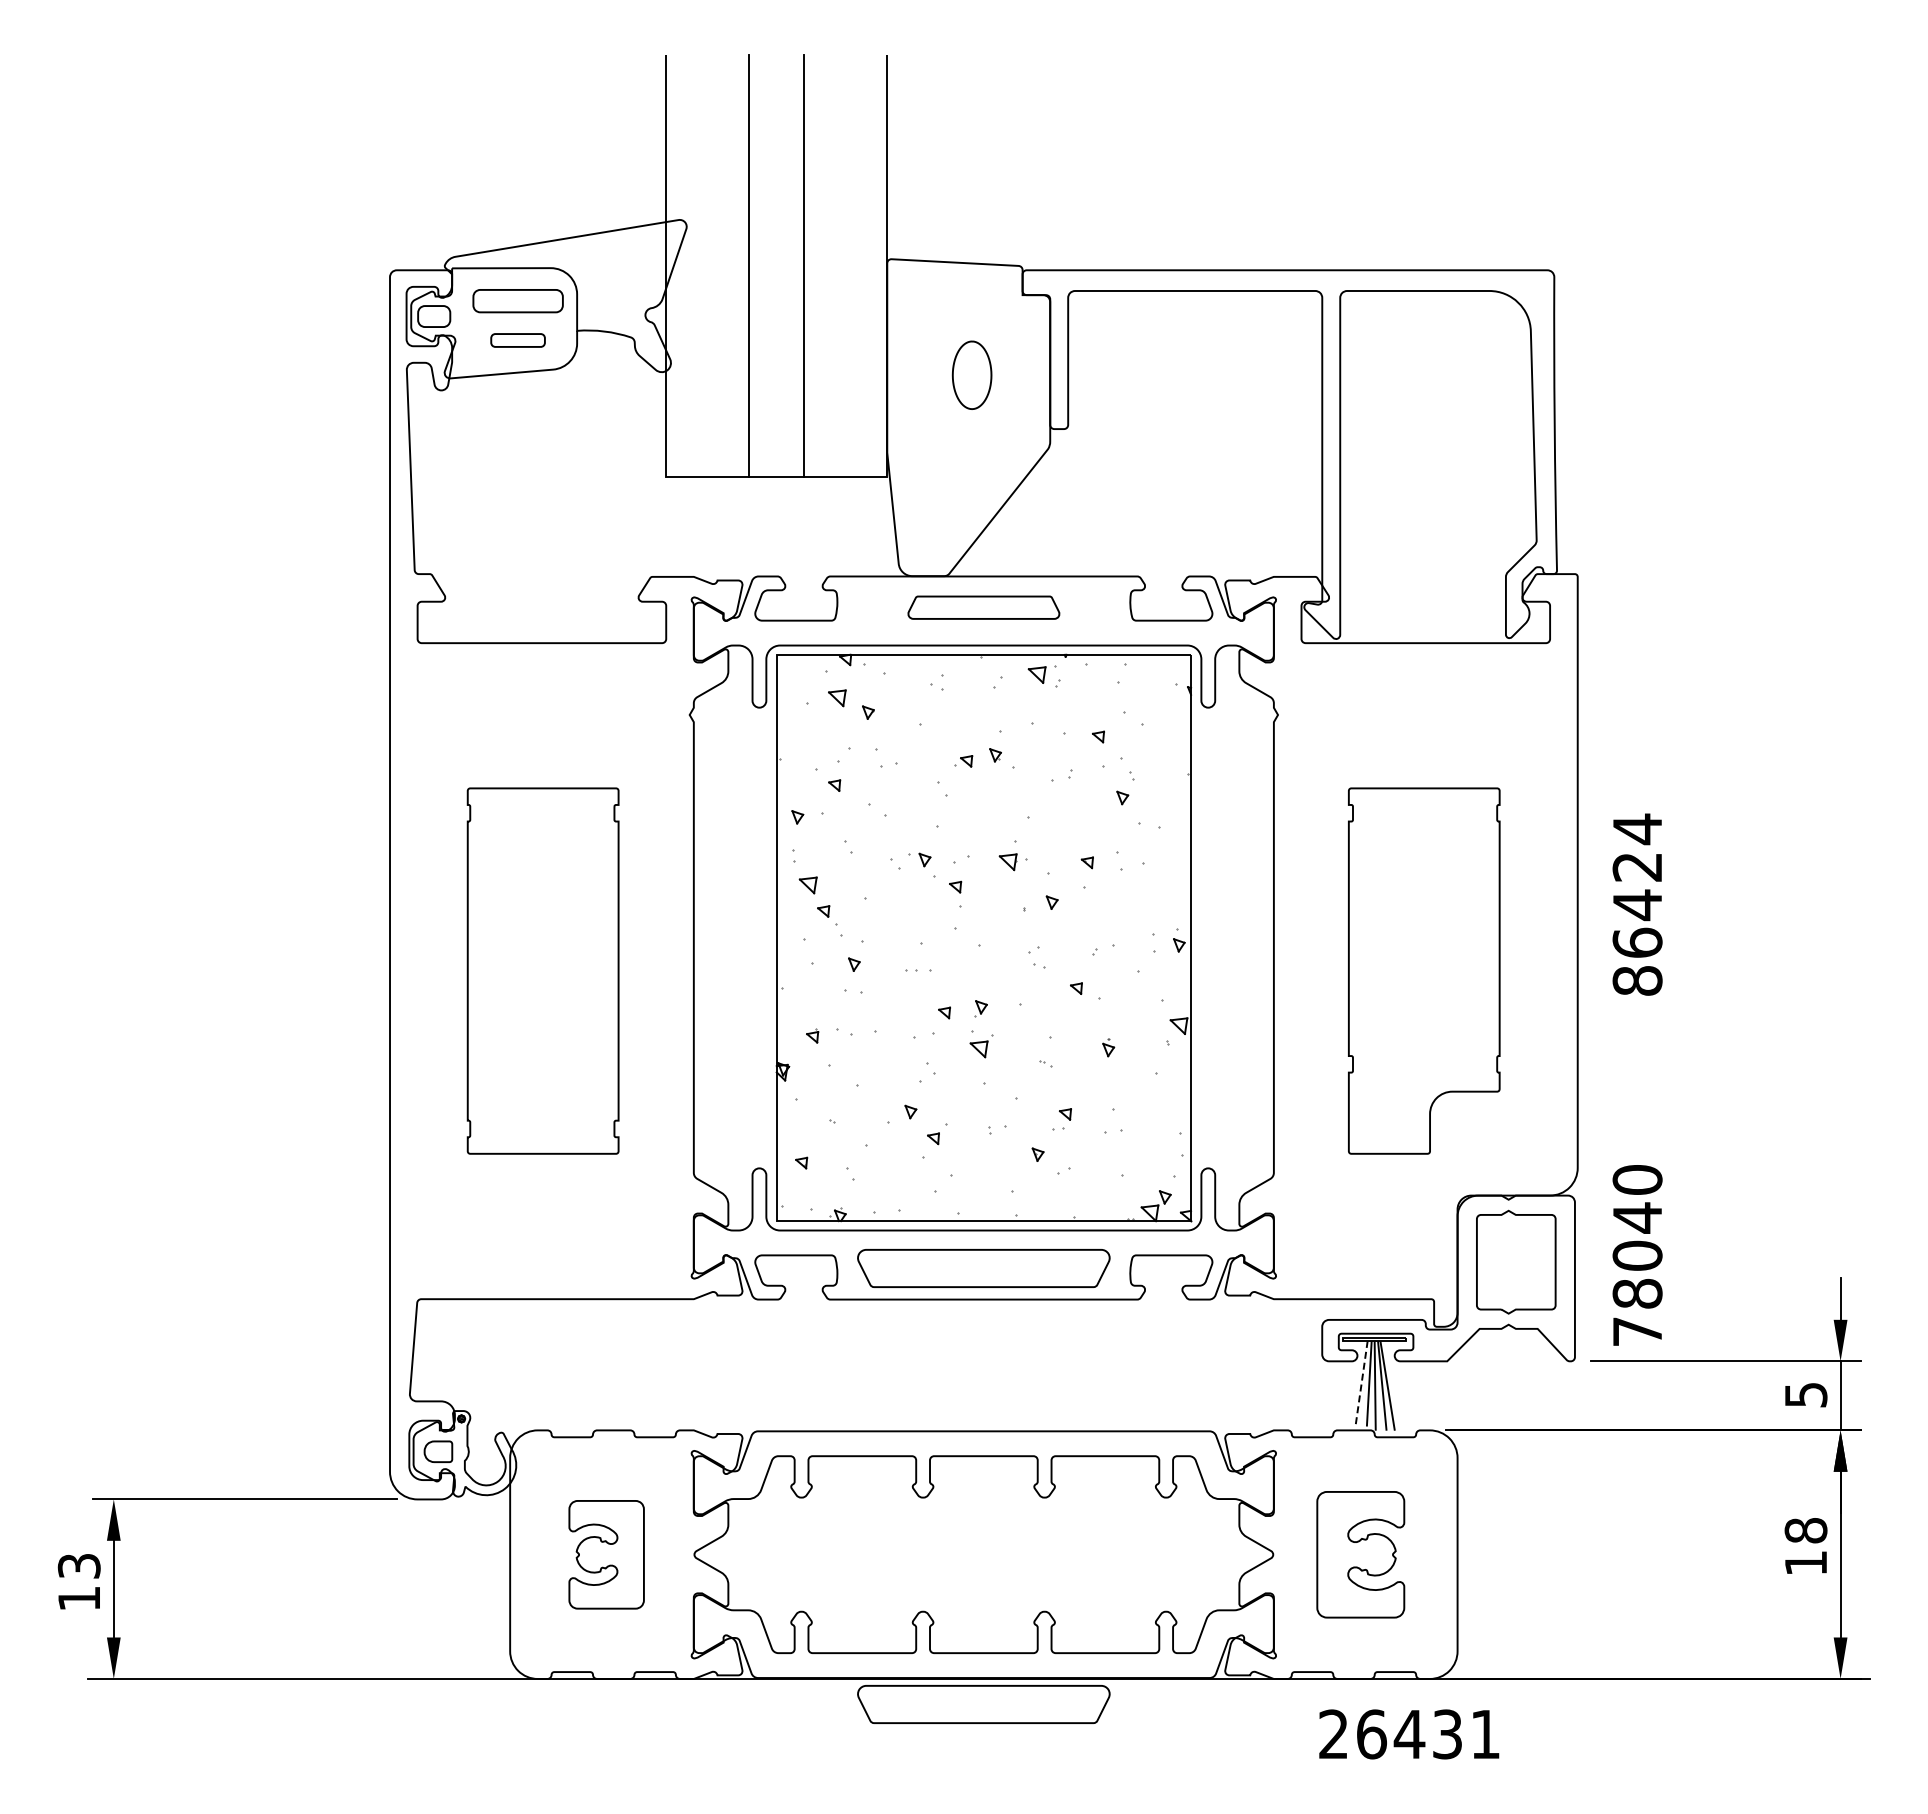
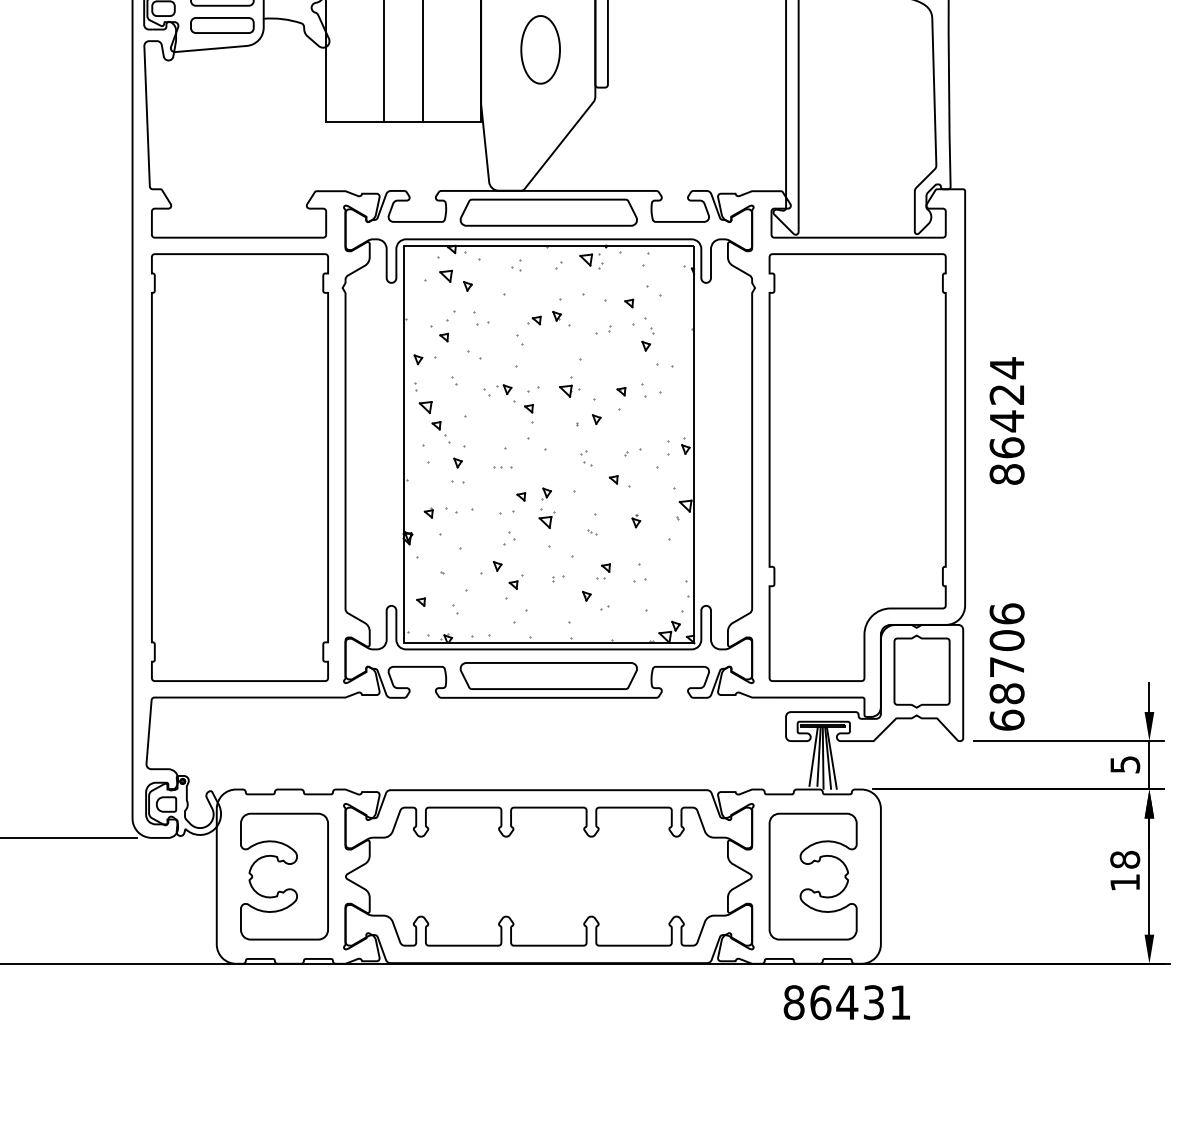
part: (517, 340) -> (221, 25), size x1.67
part: (971, 375) -> (540, 50), size x1.43
part: (983, 607) -> (548, 212), size x1.67
part: (542, 970) -> (239, 467), size x1.67
part: (1423, 970) -> (857, 467), size x1.67
text: (1637, 1255) -> (1007, 666), 78040 -> 68706
line: (1361, 1384) -> (813, 757), dashed -> solid
part: (606, 1554) -> (284, 876), size x1.67
part: (1360, 1554) -> (812, 876), size x1.43
part: (983, 1704) -> (548, 981), removed
text: (1333, 1734) -> (793, 1002), 26431 -> 86431

